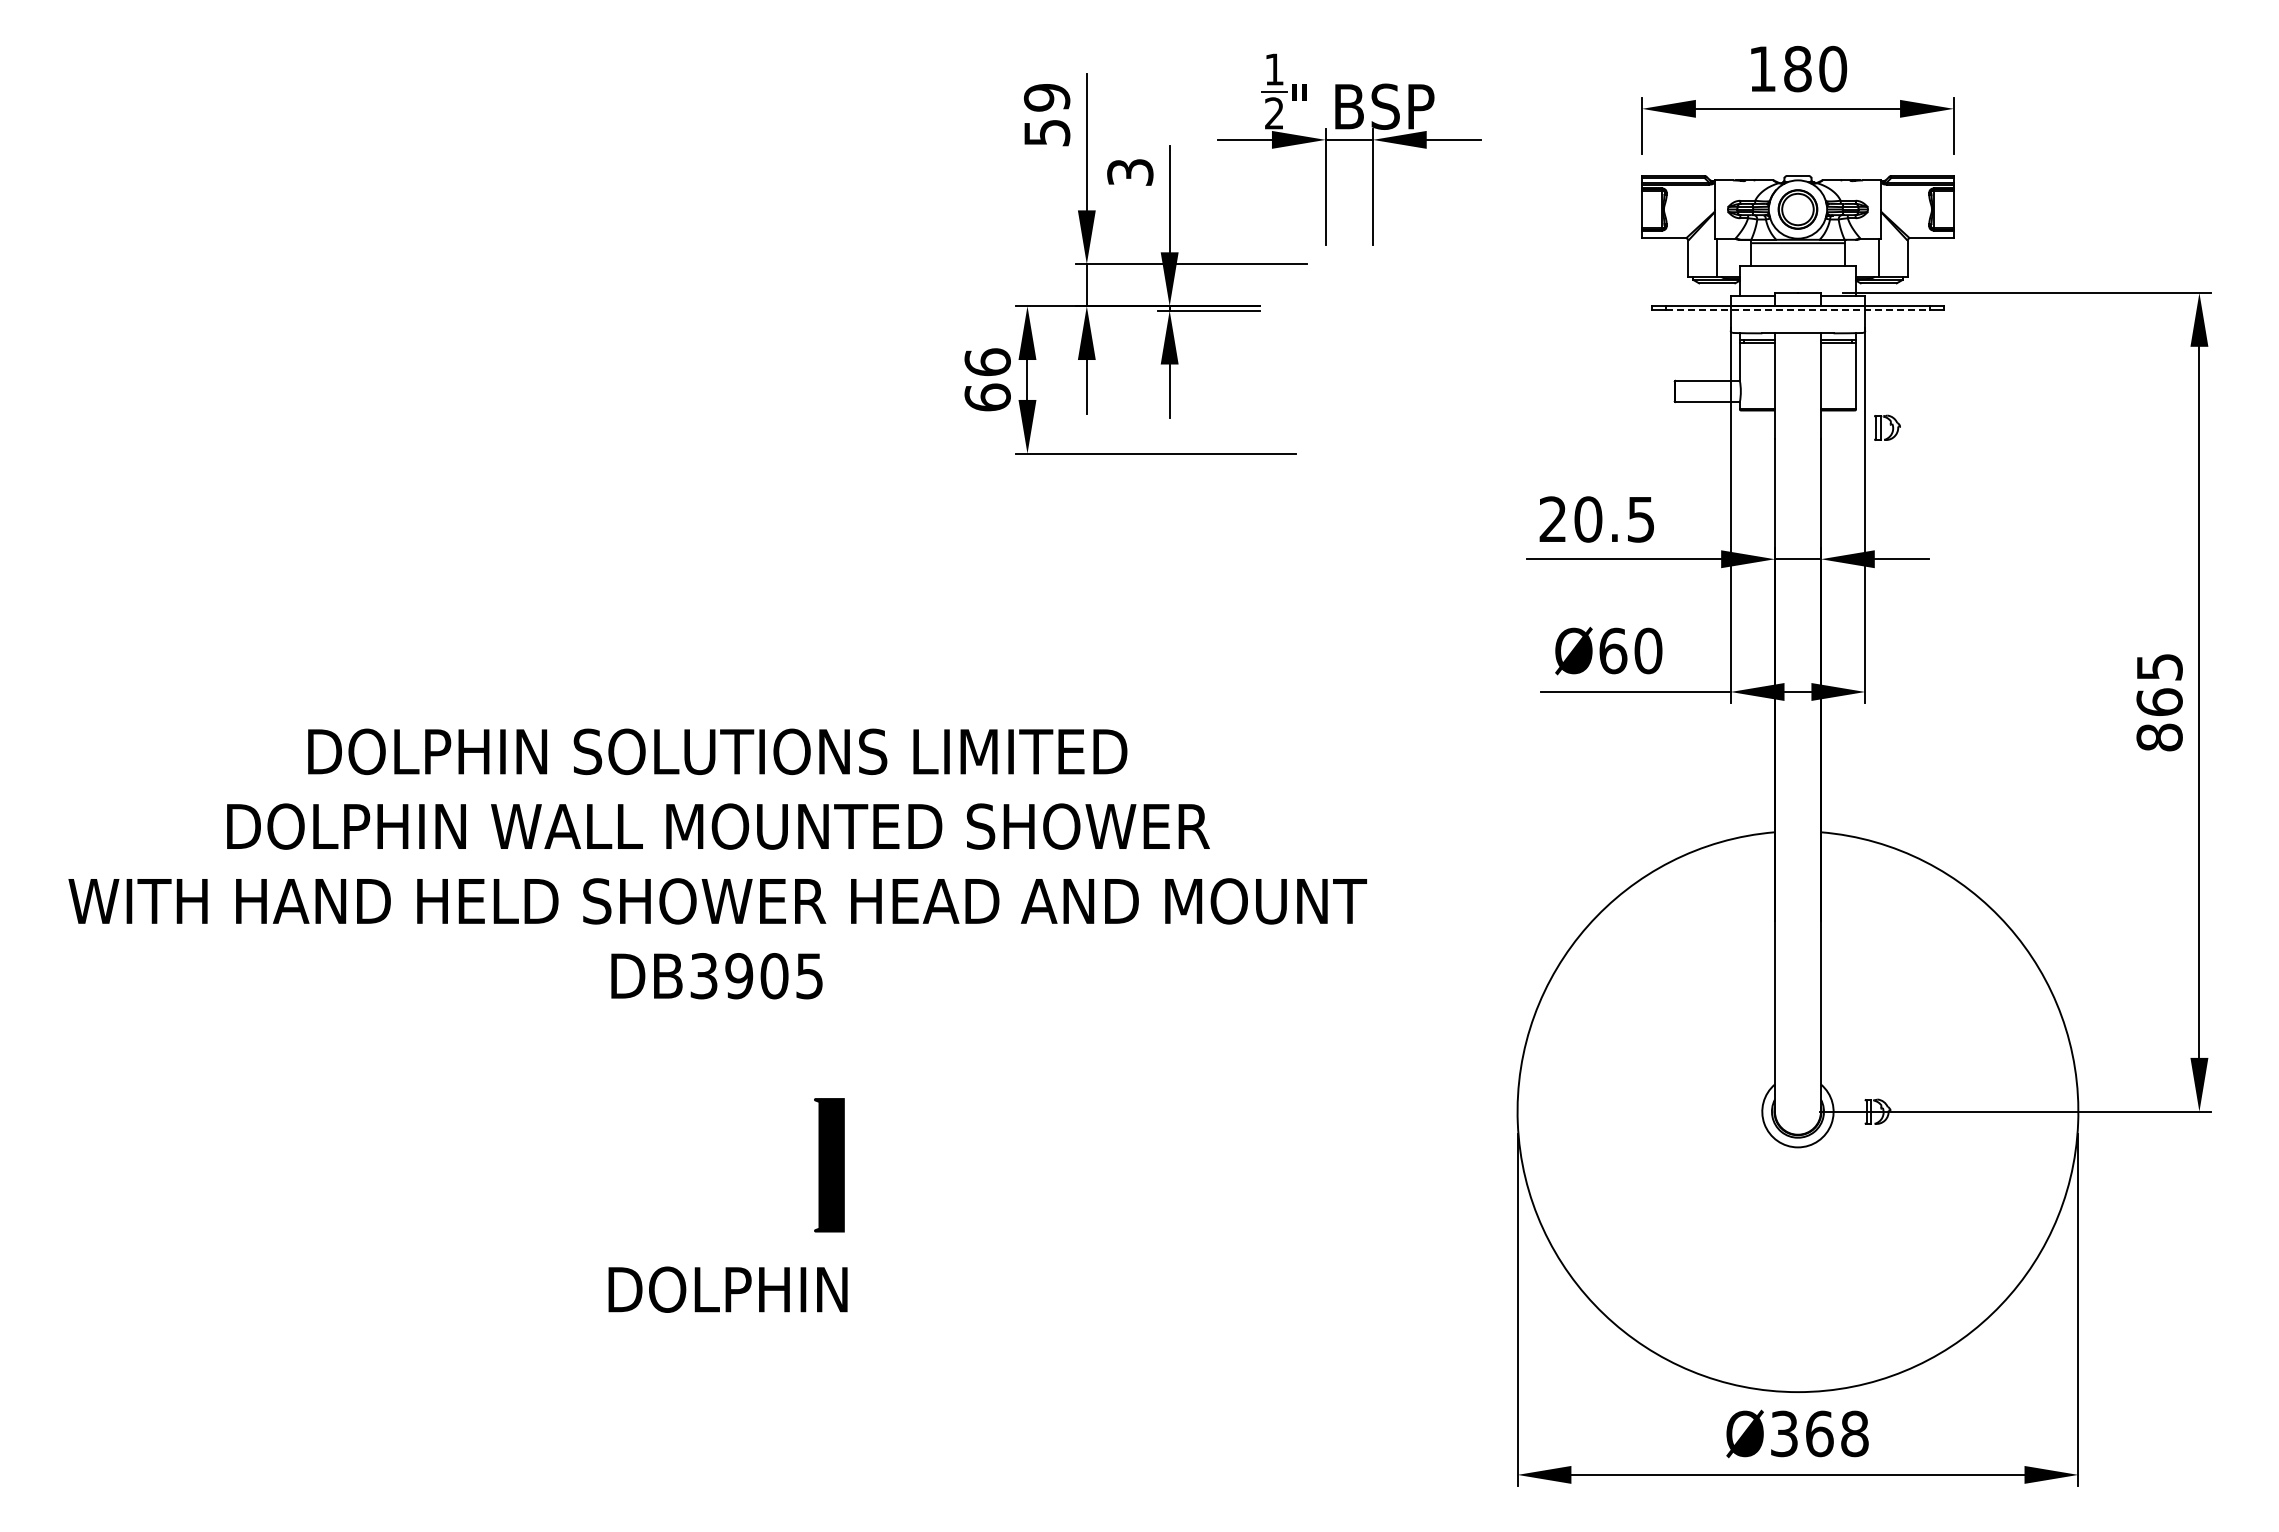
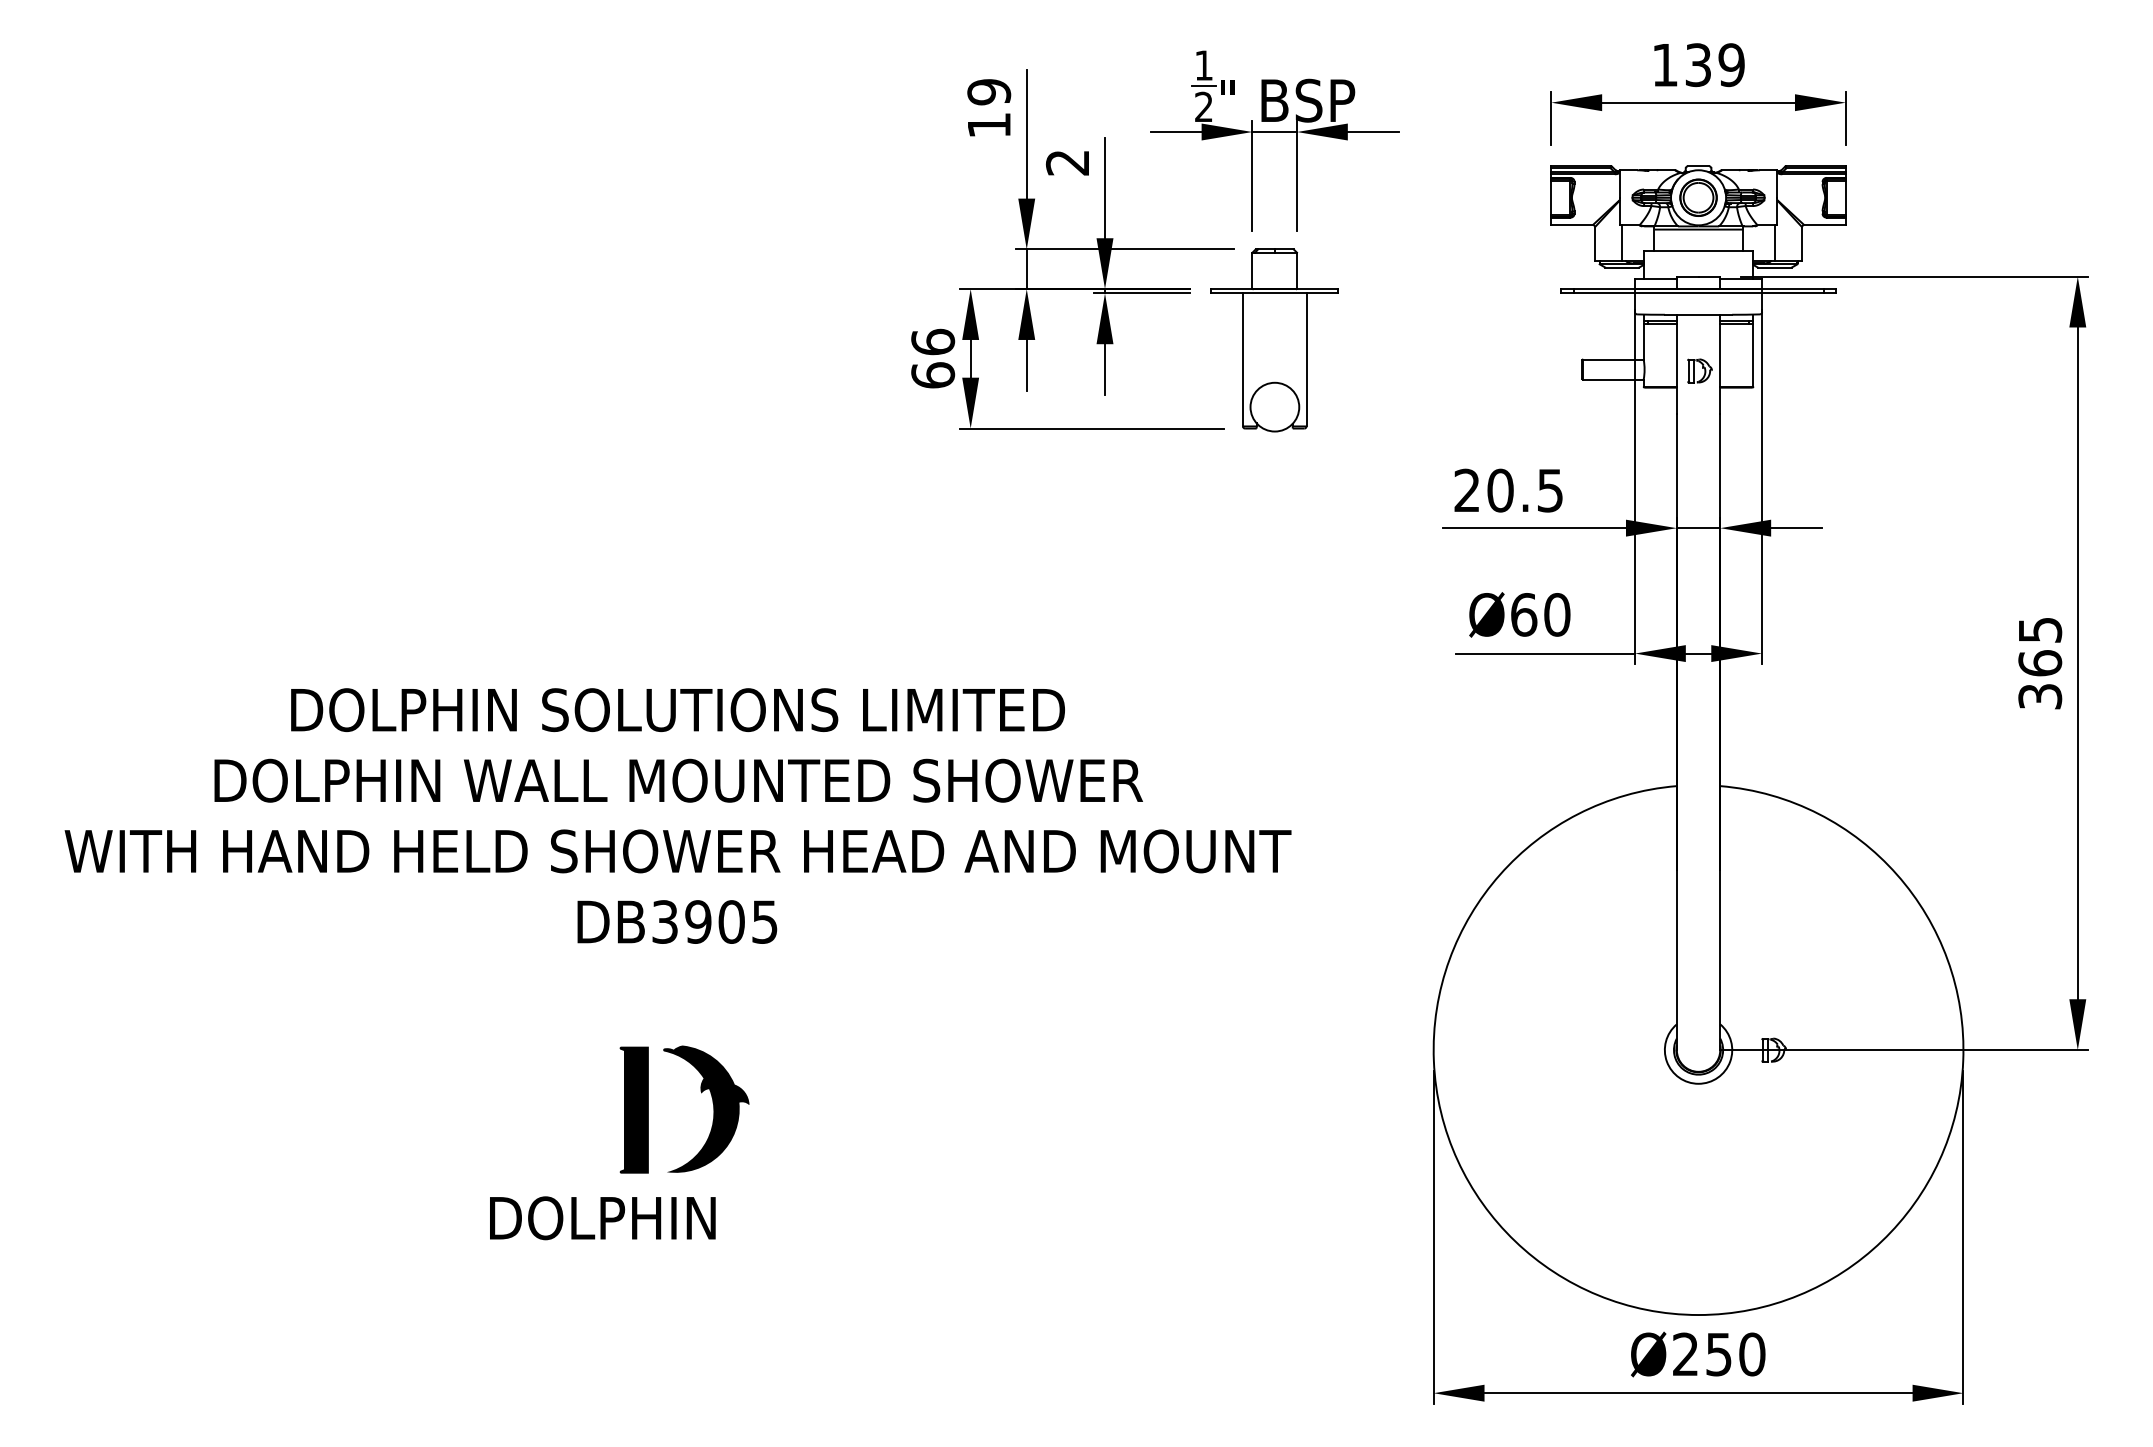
text: (1815, 69) -> (1715, 65), 180 -> 139
text: (1047, 133) -> (989, 125), 59 -> 19
text: (1130, 172) -> (1067, 162), 3 -> 2
line: (1798, 310) -> (1699, 293), dashed -> solid
part: (1349, 360) -> (1274, 340), added
part: (1887, 427) -> (1700, 370), moved
text: (2159, 737) -> (2040, 696), 865 -> 365
part: (829, 1165) -> (634, 1110), moved
fill: (747, 1173) -> (706, 1108), added
text: (727, 1289) -> (602, 1218), moved
text: (1819, 1433) -> (1718, 1354), Ø368 -> Ø250

